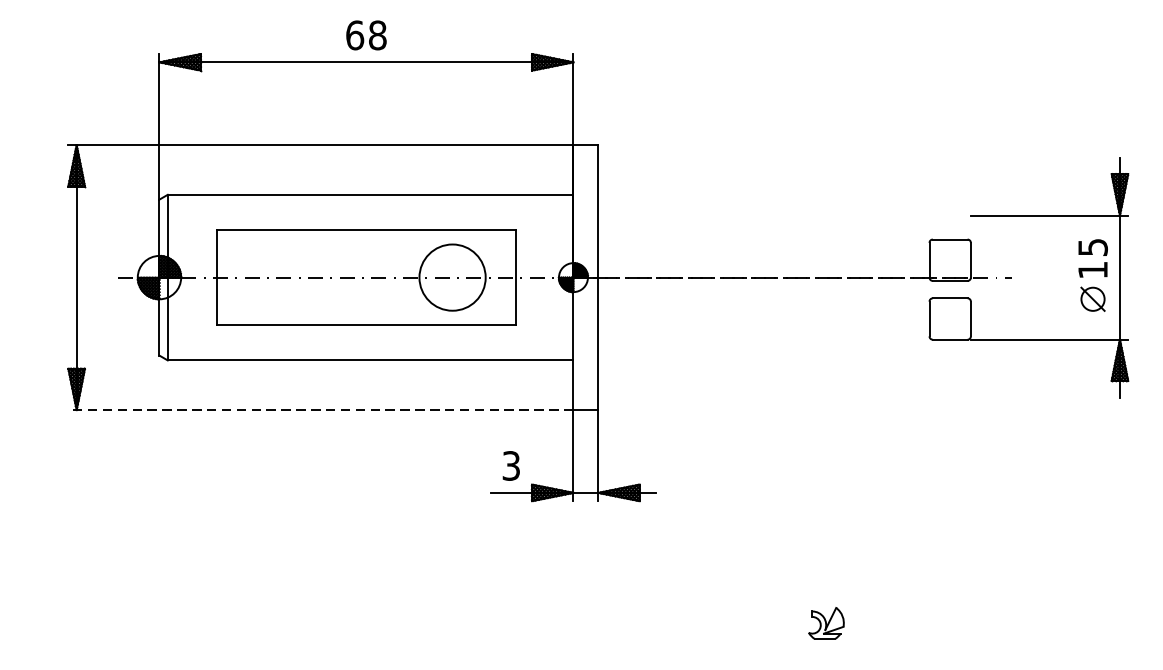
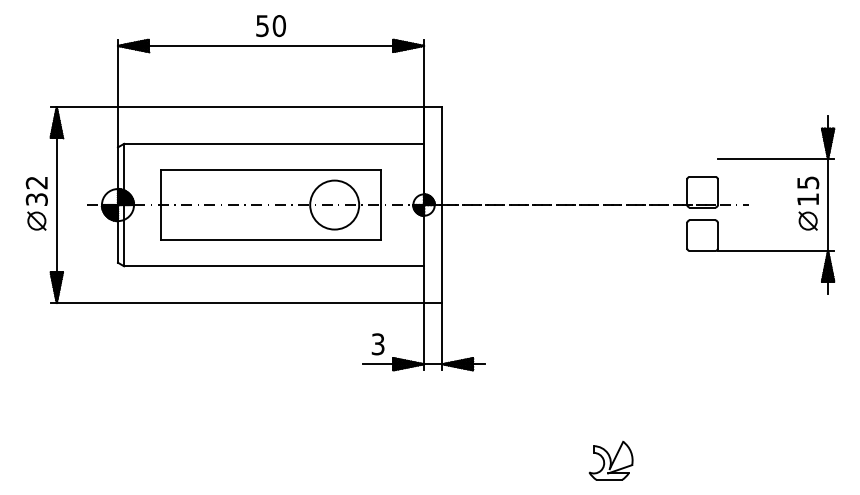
text: (365, 36) -> (270, 26), 68 -> 50
part: (49, 275) -> (36, 203), added
line: (321, 410) -> (237, 303), dashed -> solid
part: (825, 623) -> (610, 460), size x1.67

